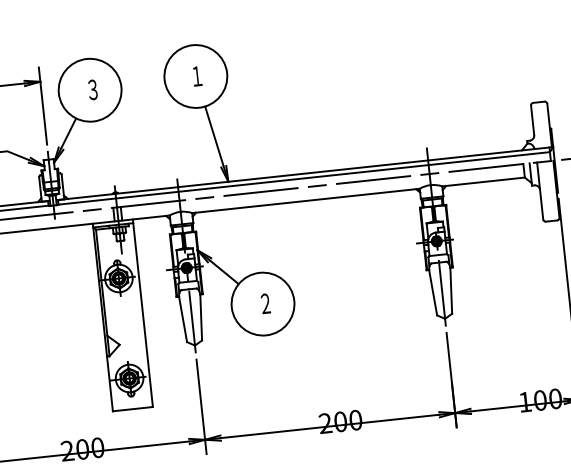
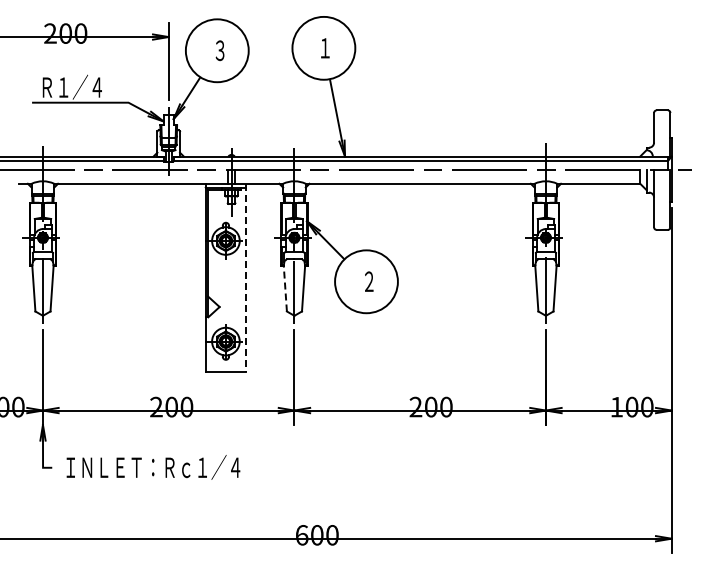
line: (143, 313) -> (246, 278), solid -> dashed
line: (183, 319) -> (285, 288), solid -> dashed

